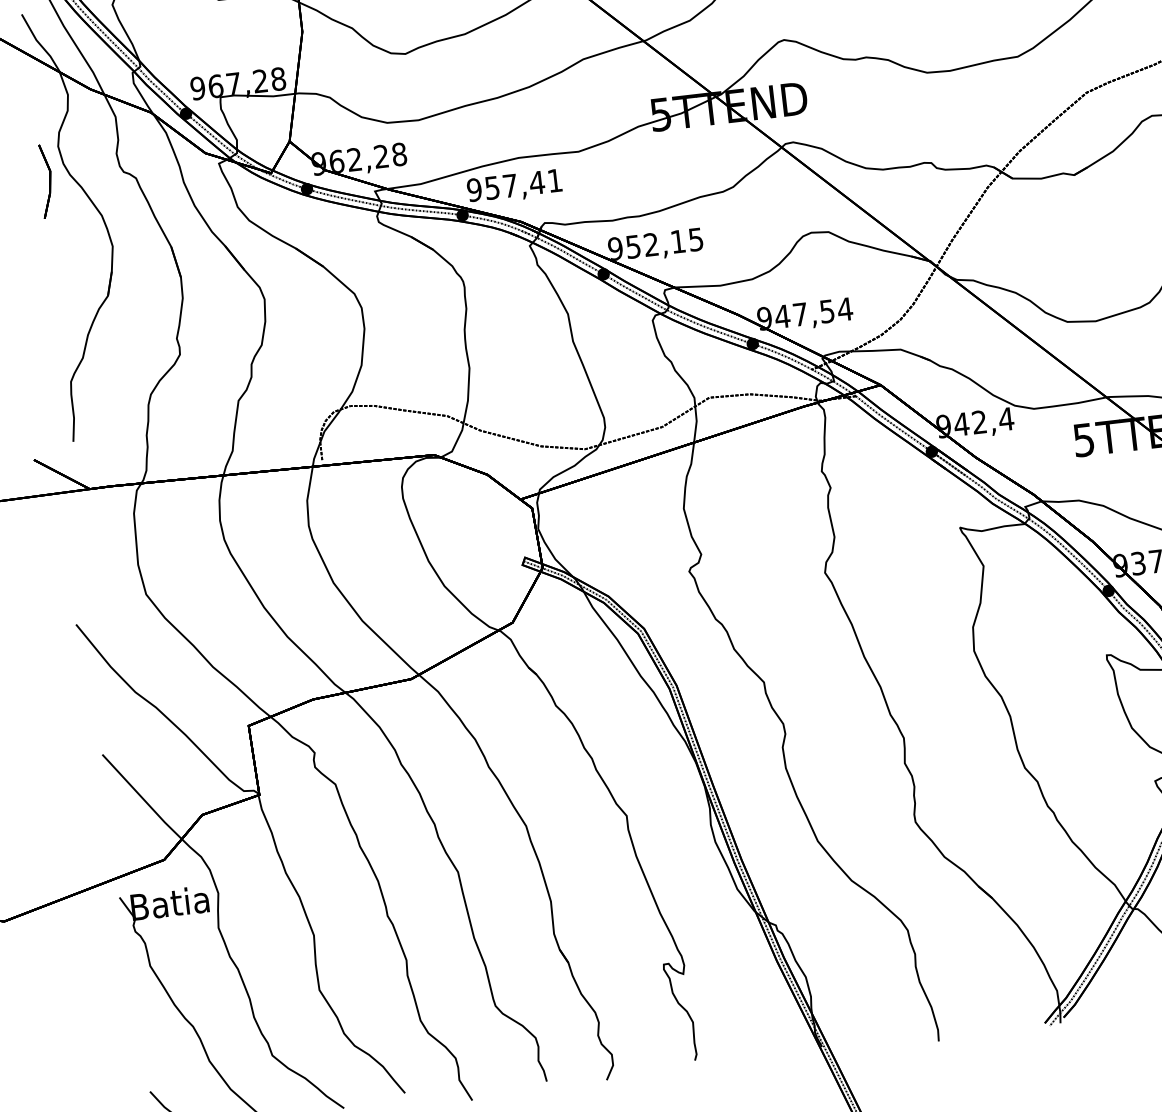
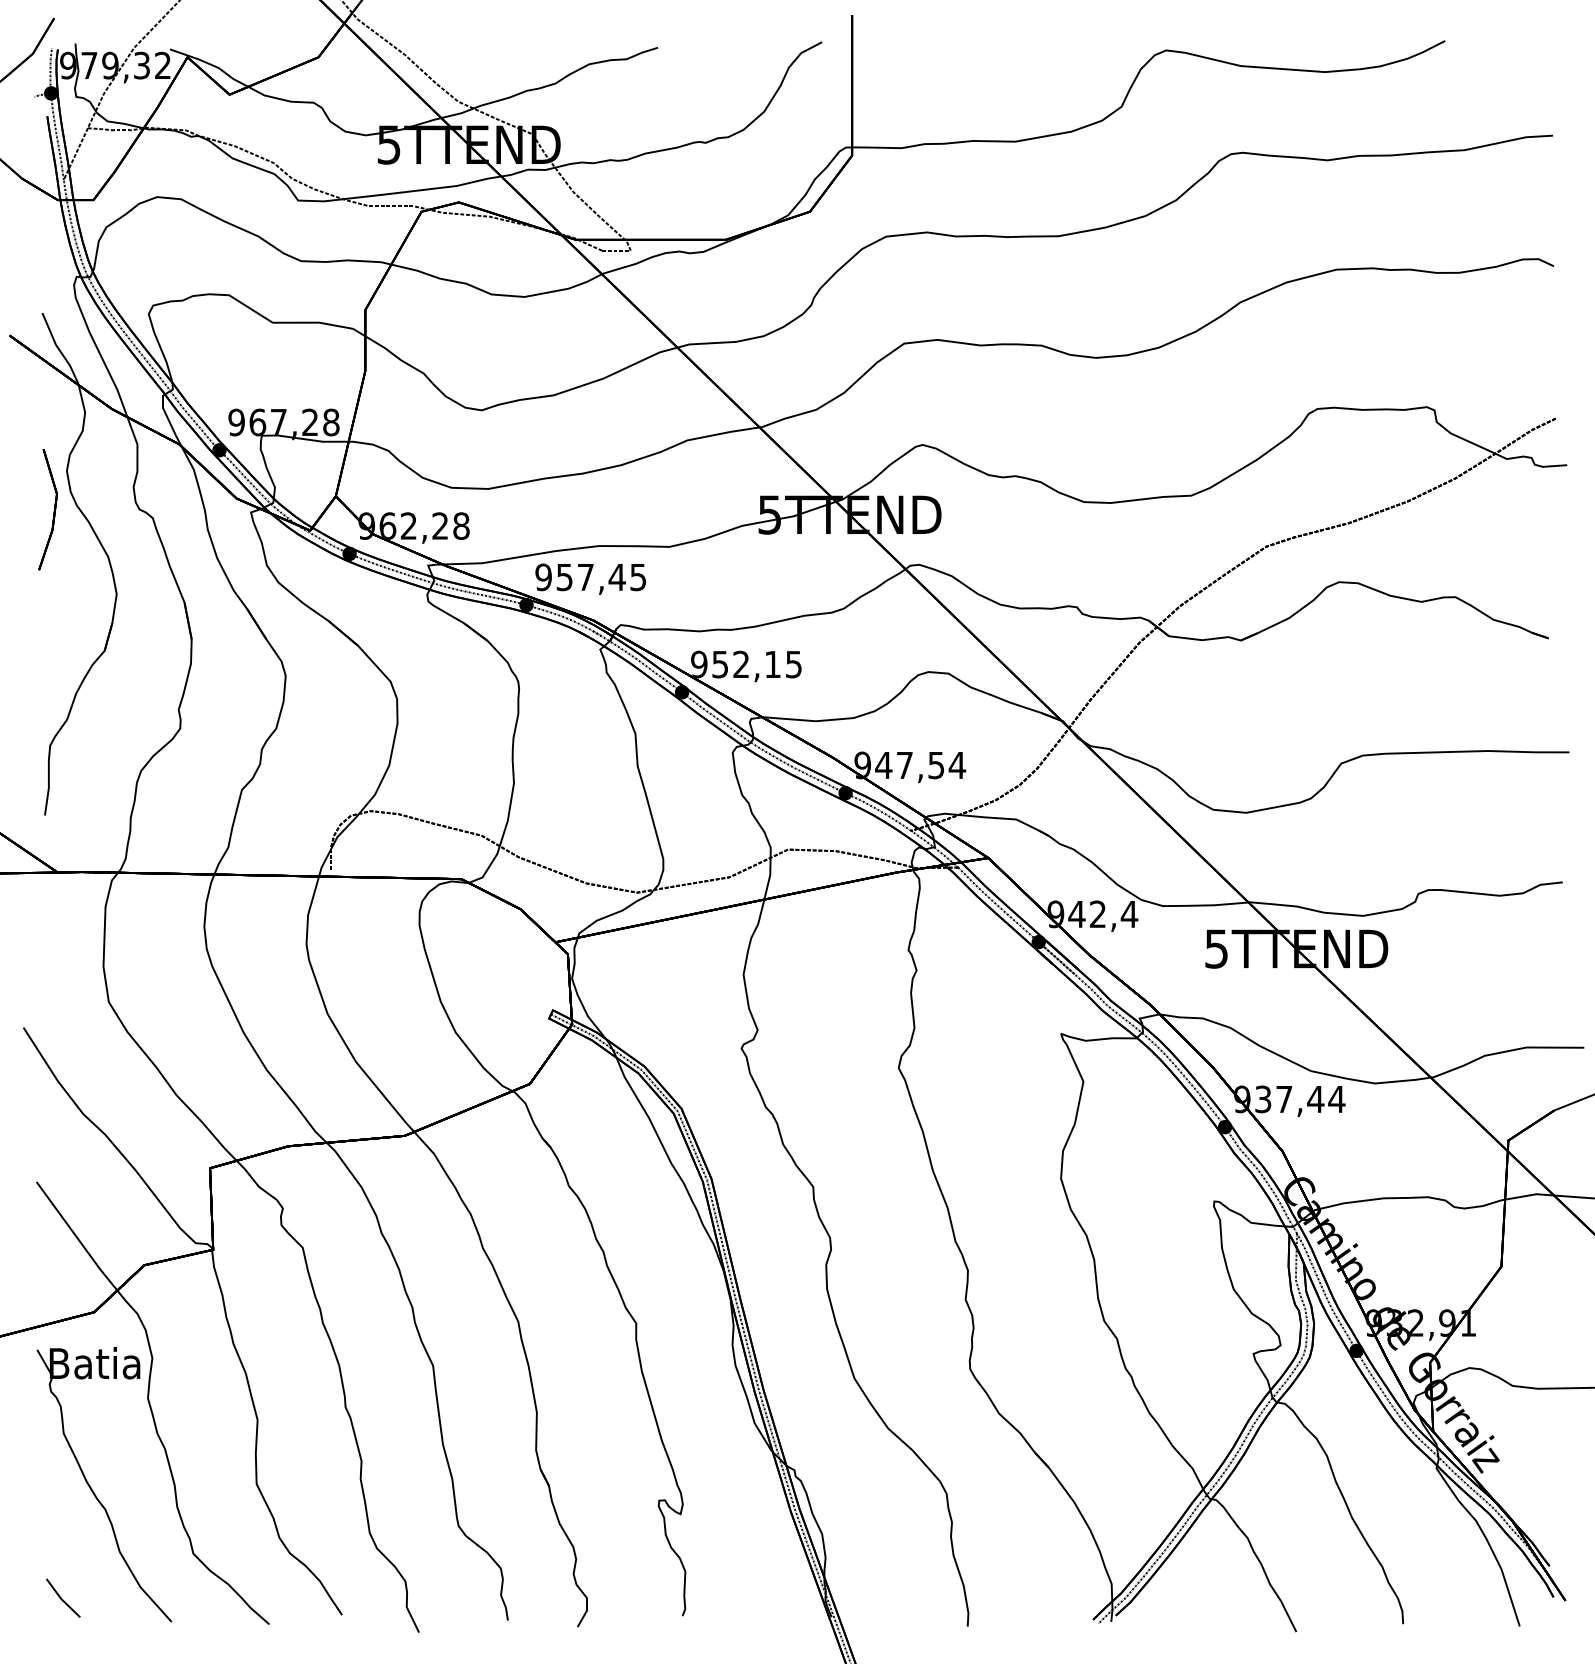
text: (554, 180) -> (637, 577), 957,41 -> 957,45
part: (45, 181) -> (47, 509), size x1.4

